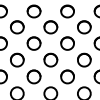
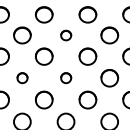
part: (50, 27) -> (65, 35), size x0.6
part: (17, 59) -> (22, 77), size x0.6
part: (50, 59) -> (65, 77), size x0.6

